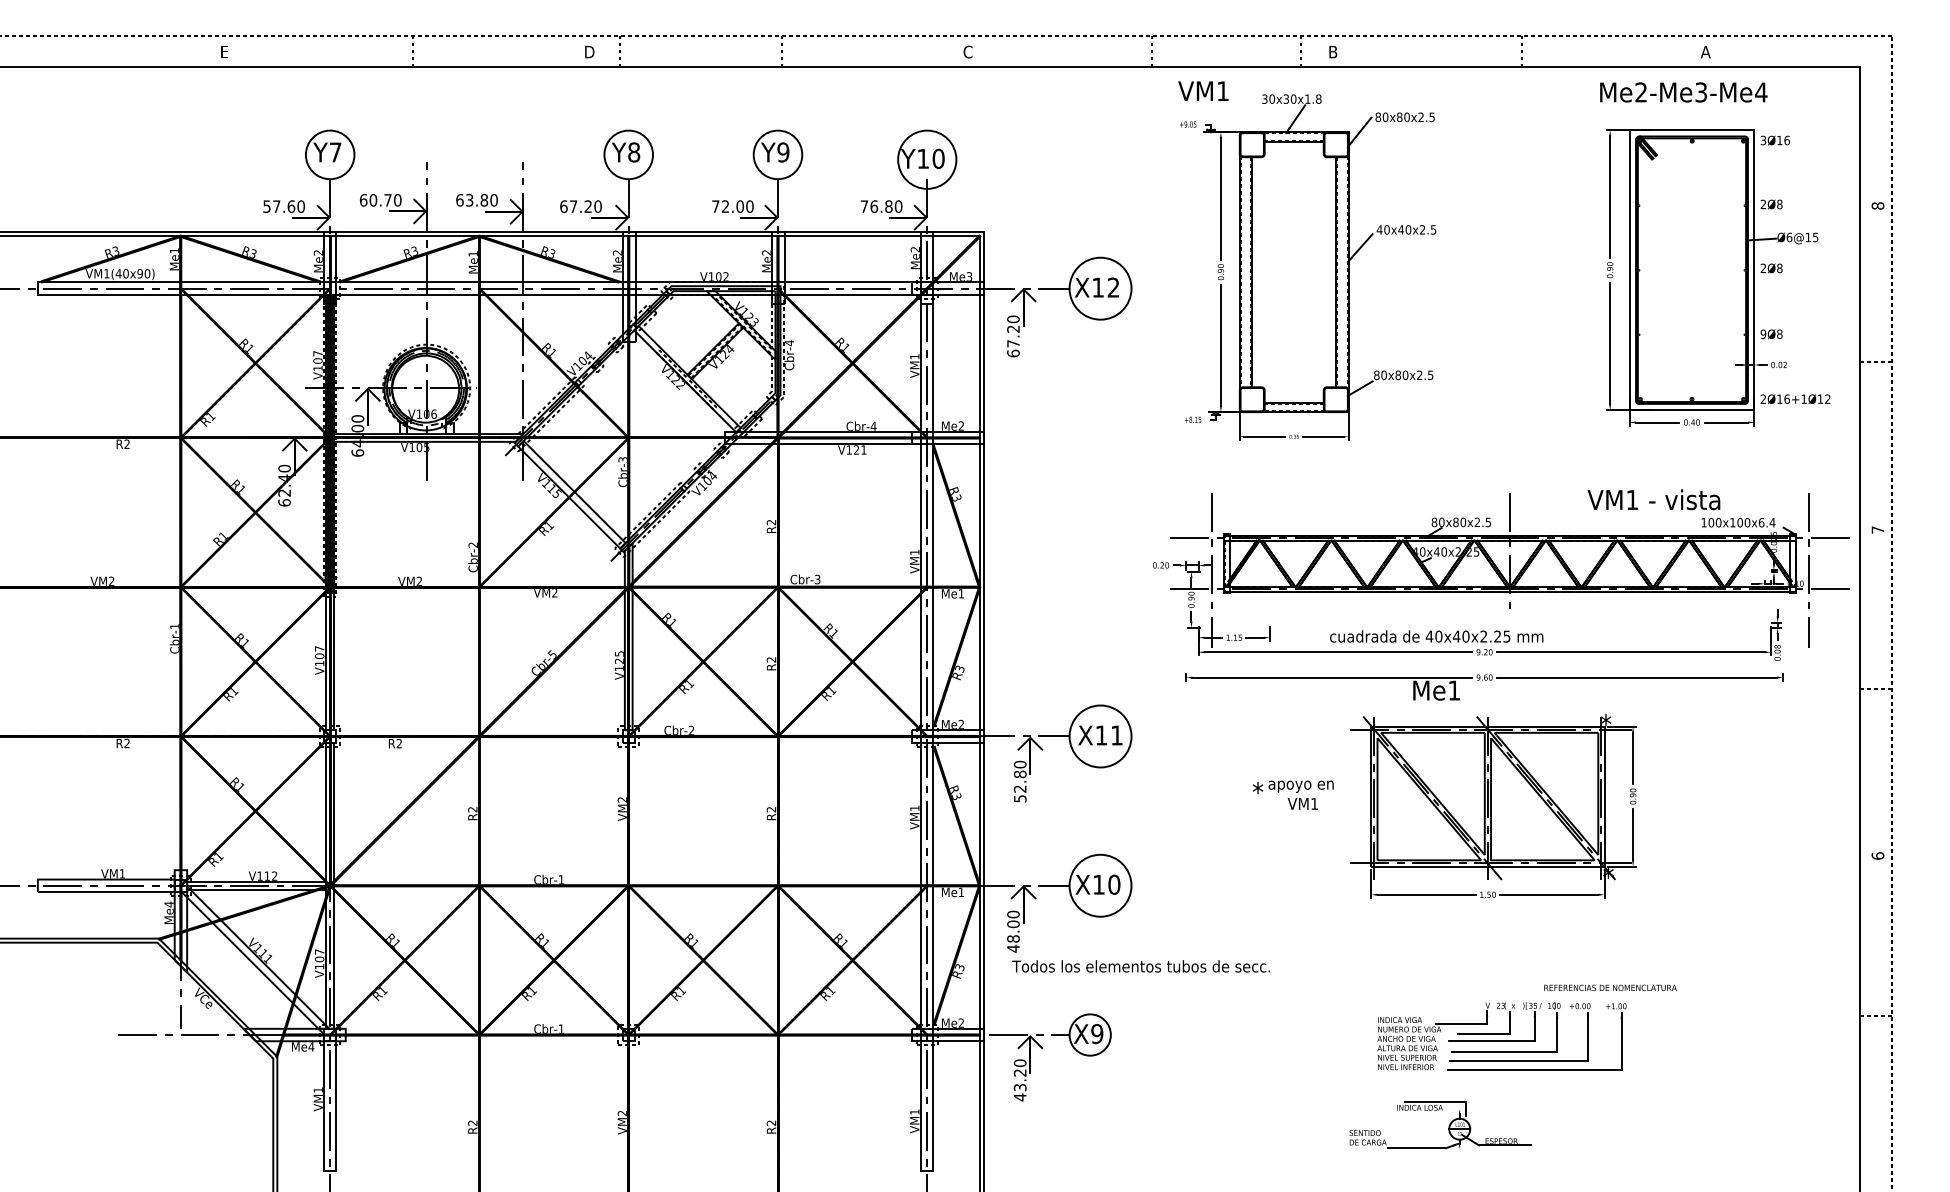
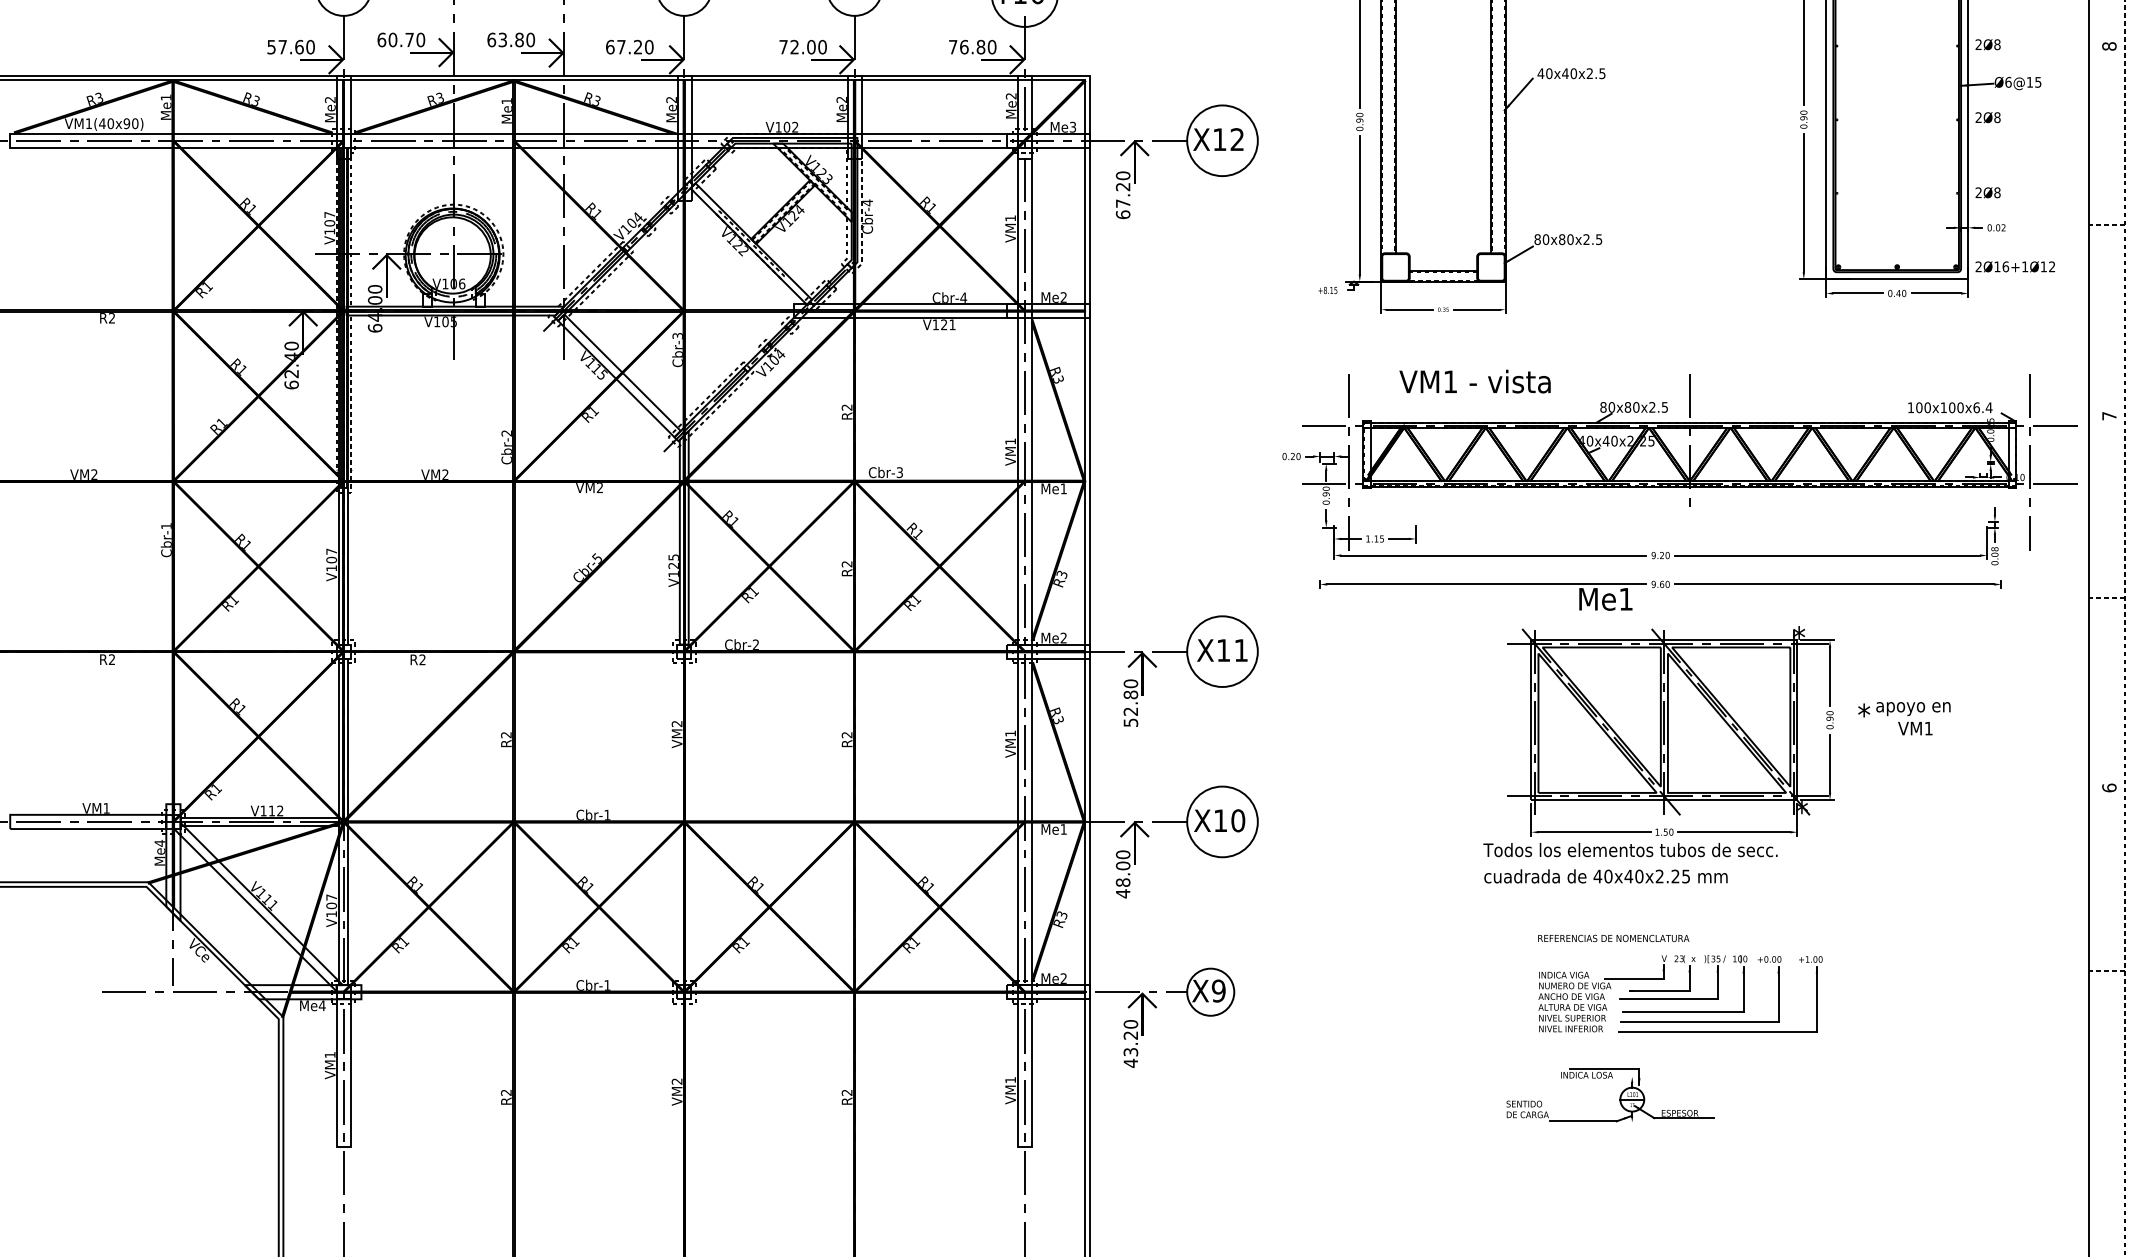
text: (1763, 333) -> (1978, 191), 9Ø8 -> 2Ø8
text: (1653, 499) -> (1474, 381), moved
text: (1436, 636) -> (1605, 876), moved
text: (1292, 794) -> (1903, 717), moved
text: (1141, 966) -> (1630, 850), moved
text: (1610, 987) -> (1613, 937), moved

